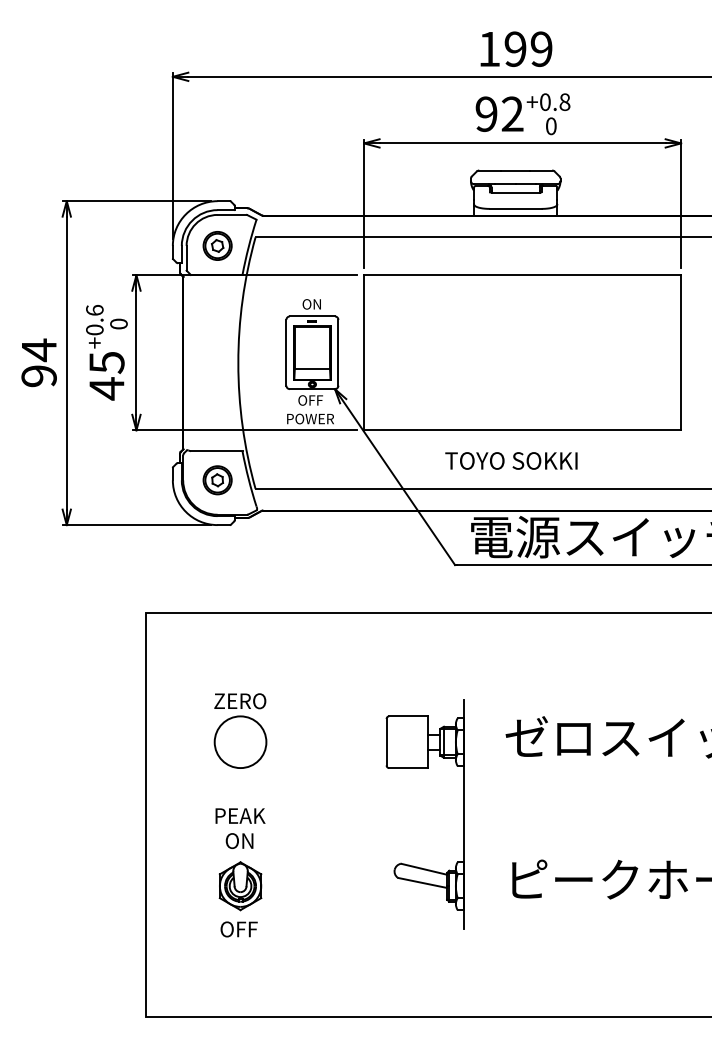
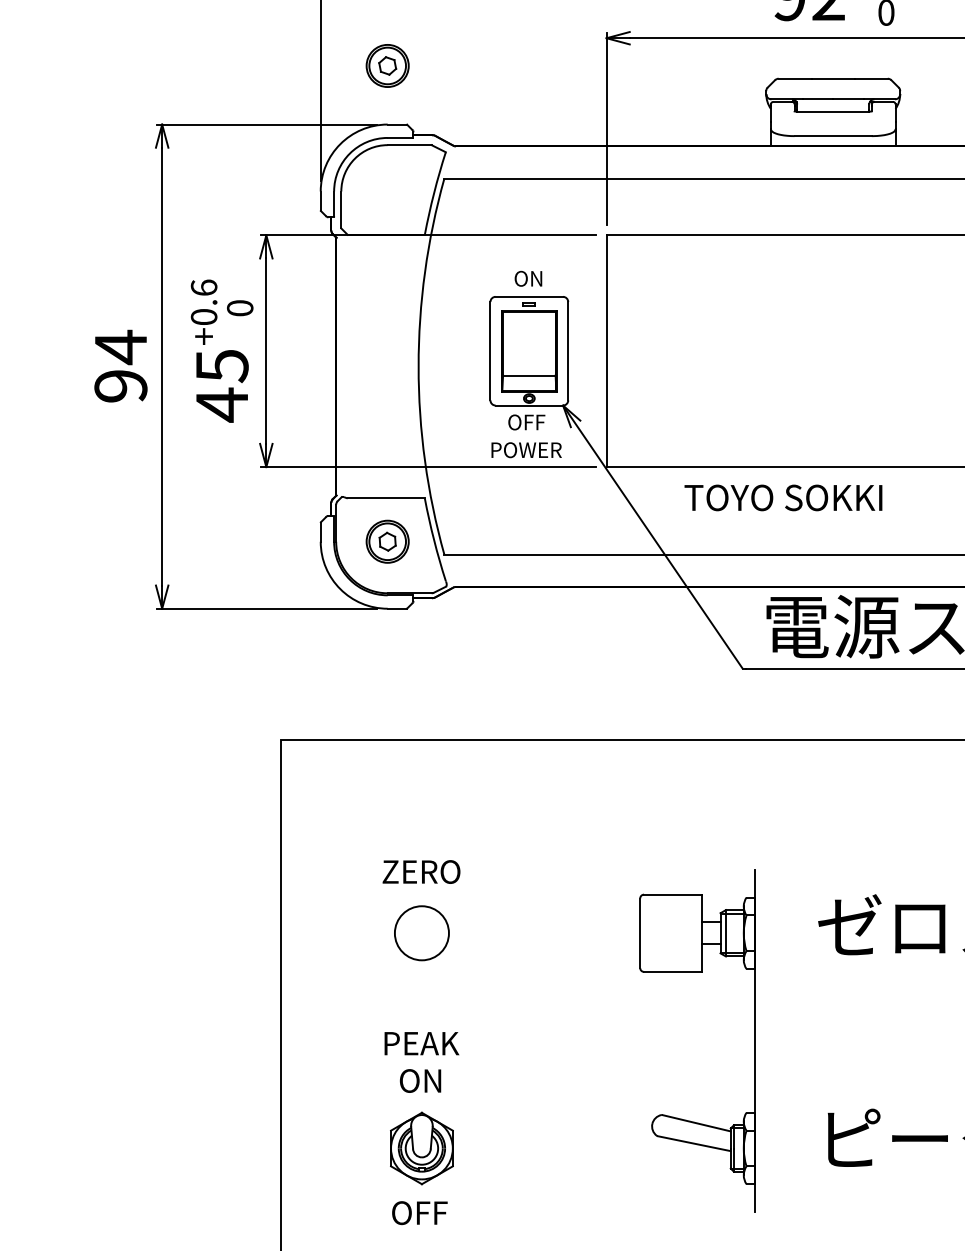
part: (217, 245) -> (387, 65), moved
text: (511, 460) -> (783, 497), moved
circle: (240, 742) -> (421, 933), size x0.7

